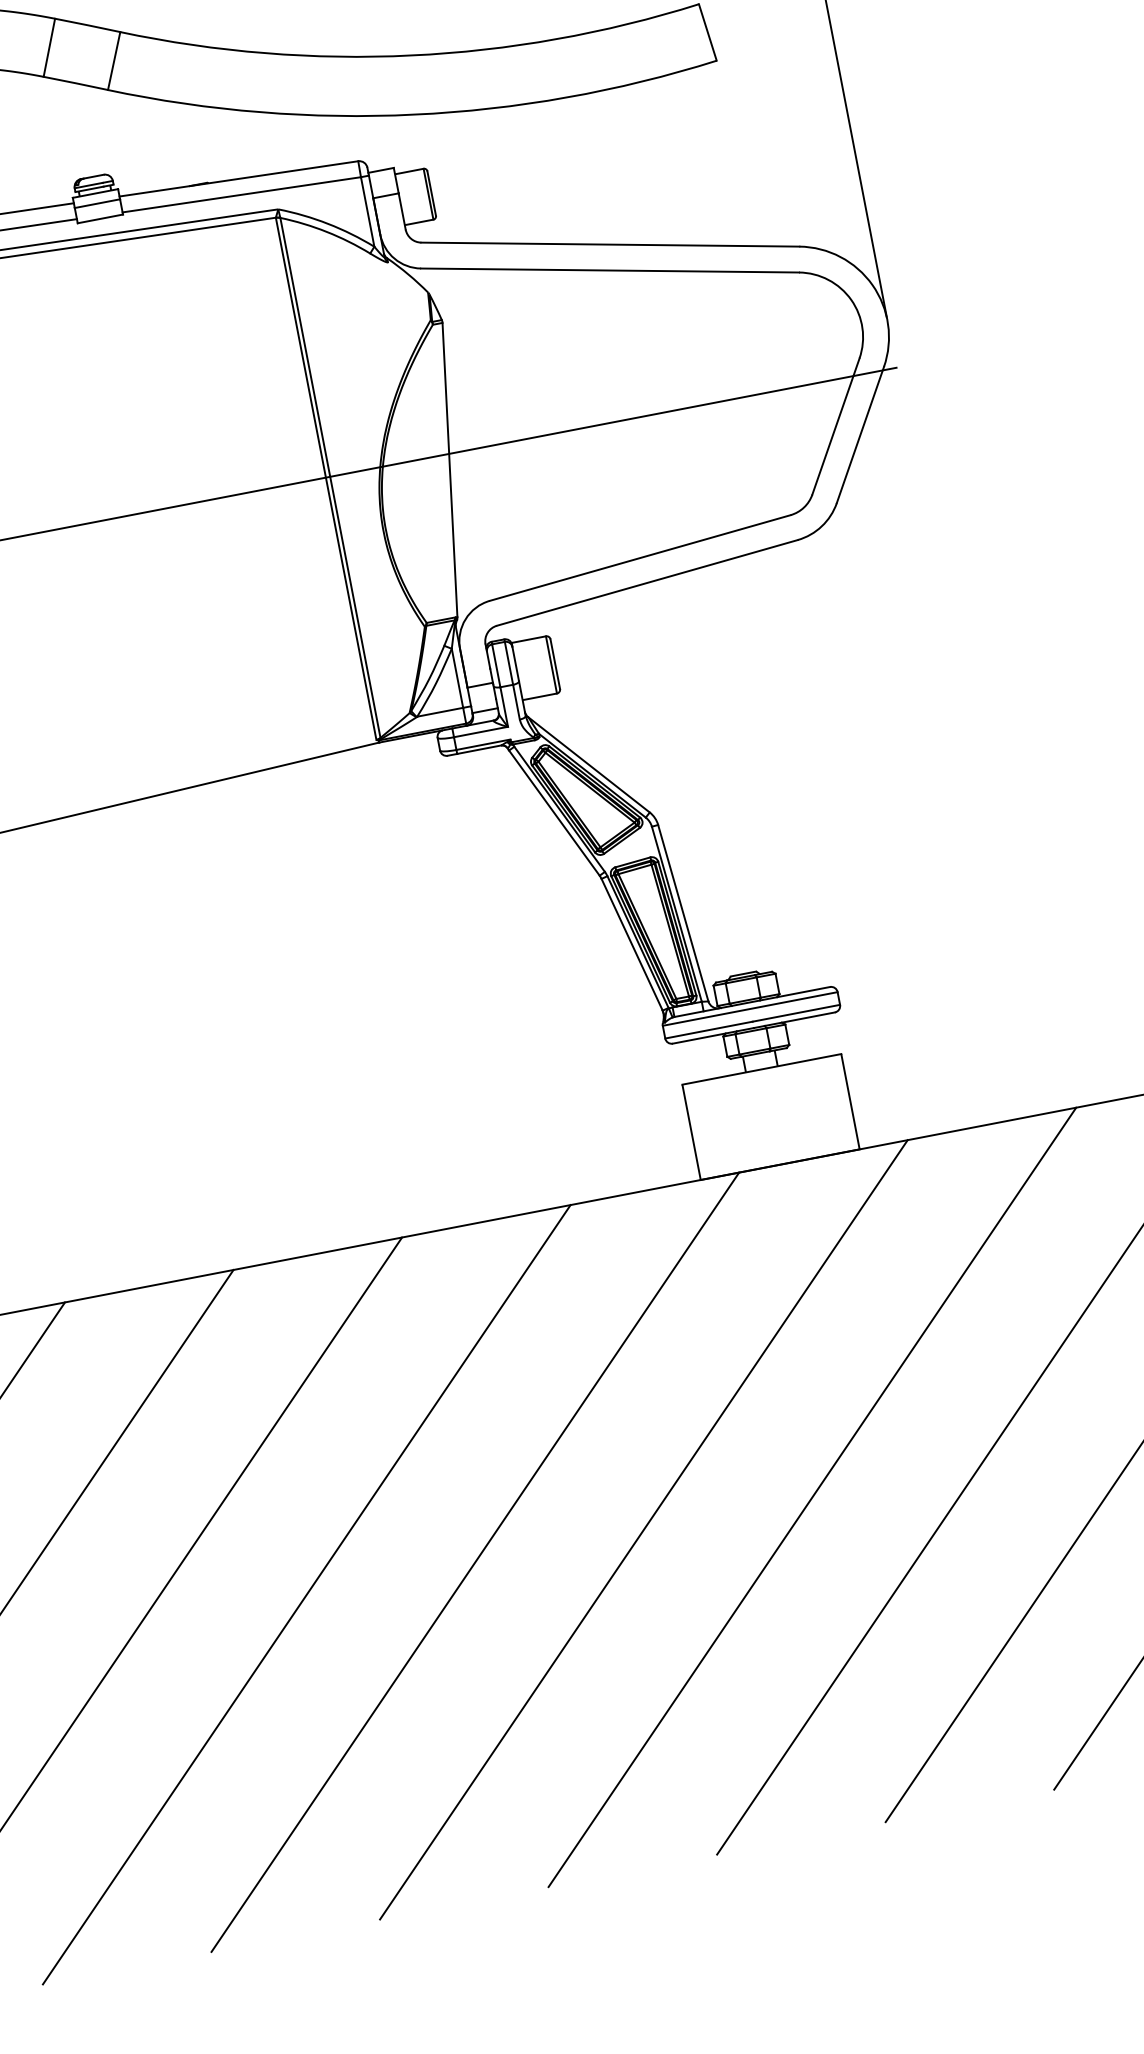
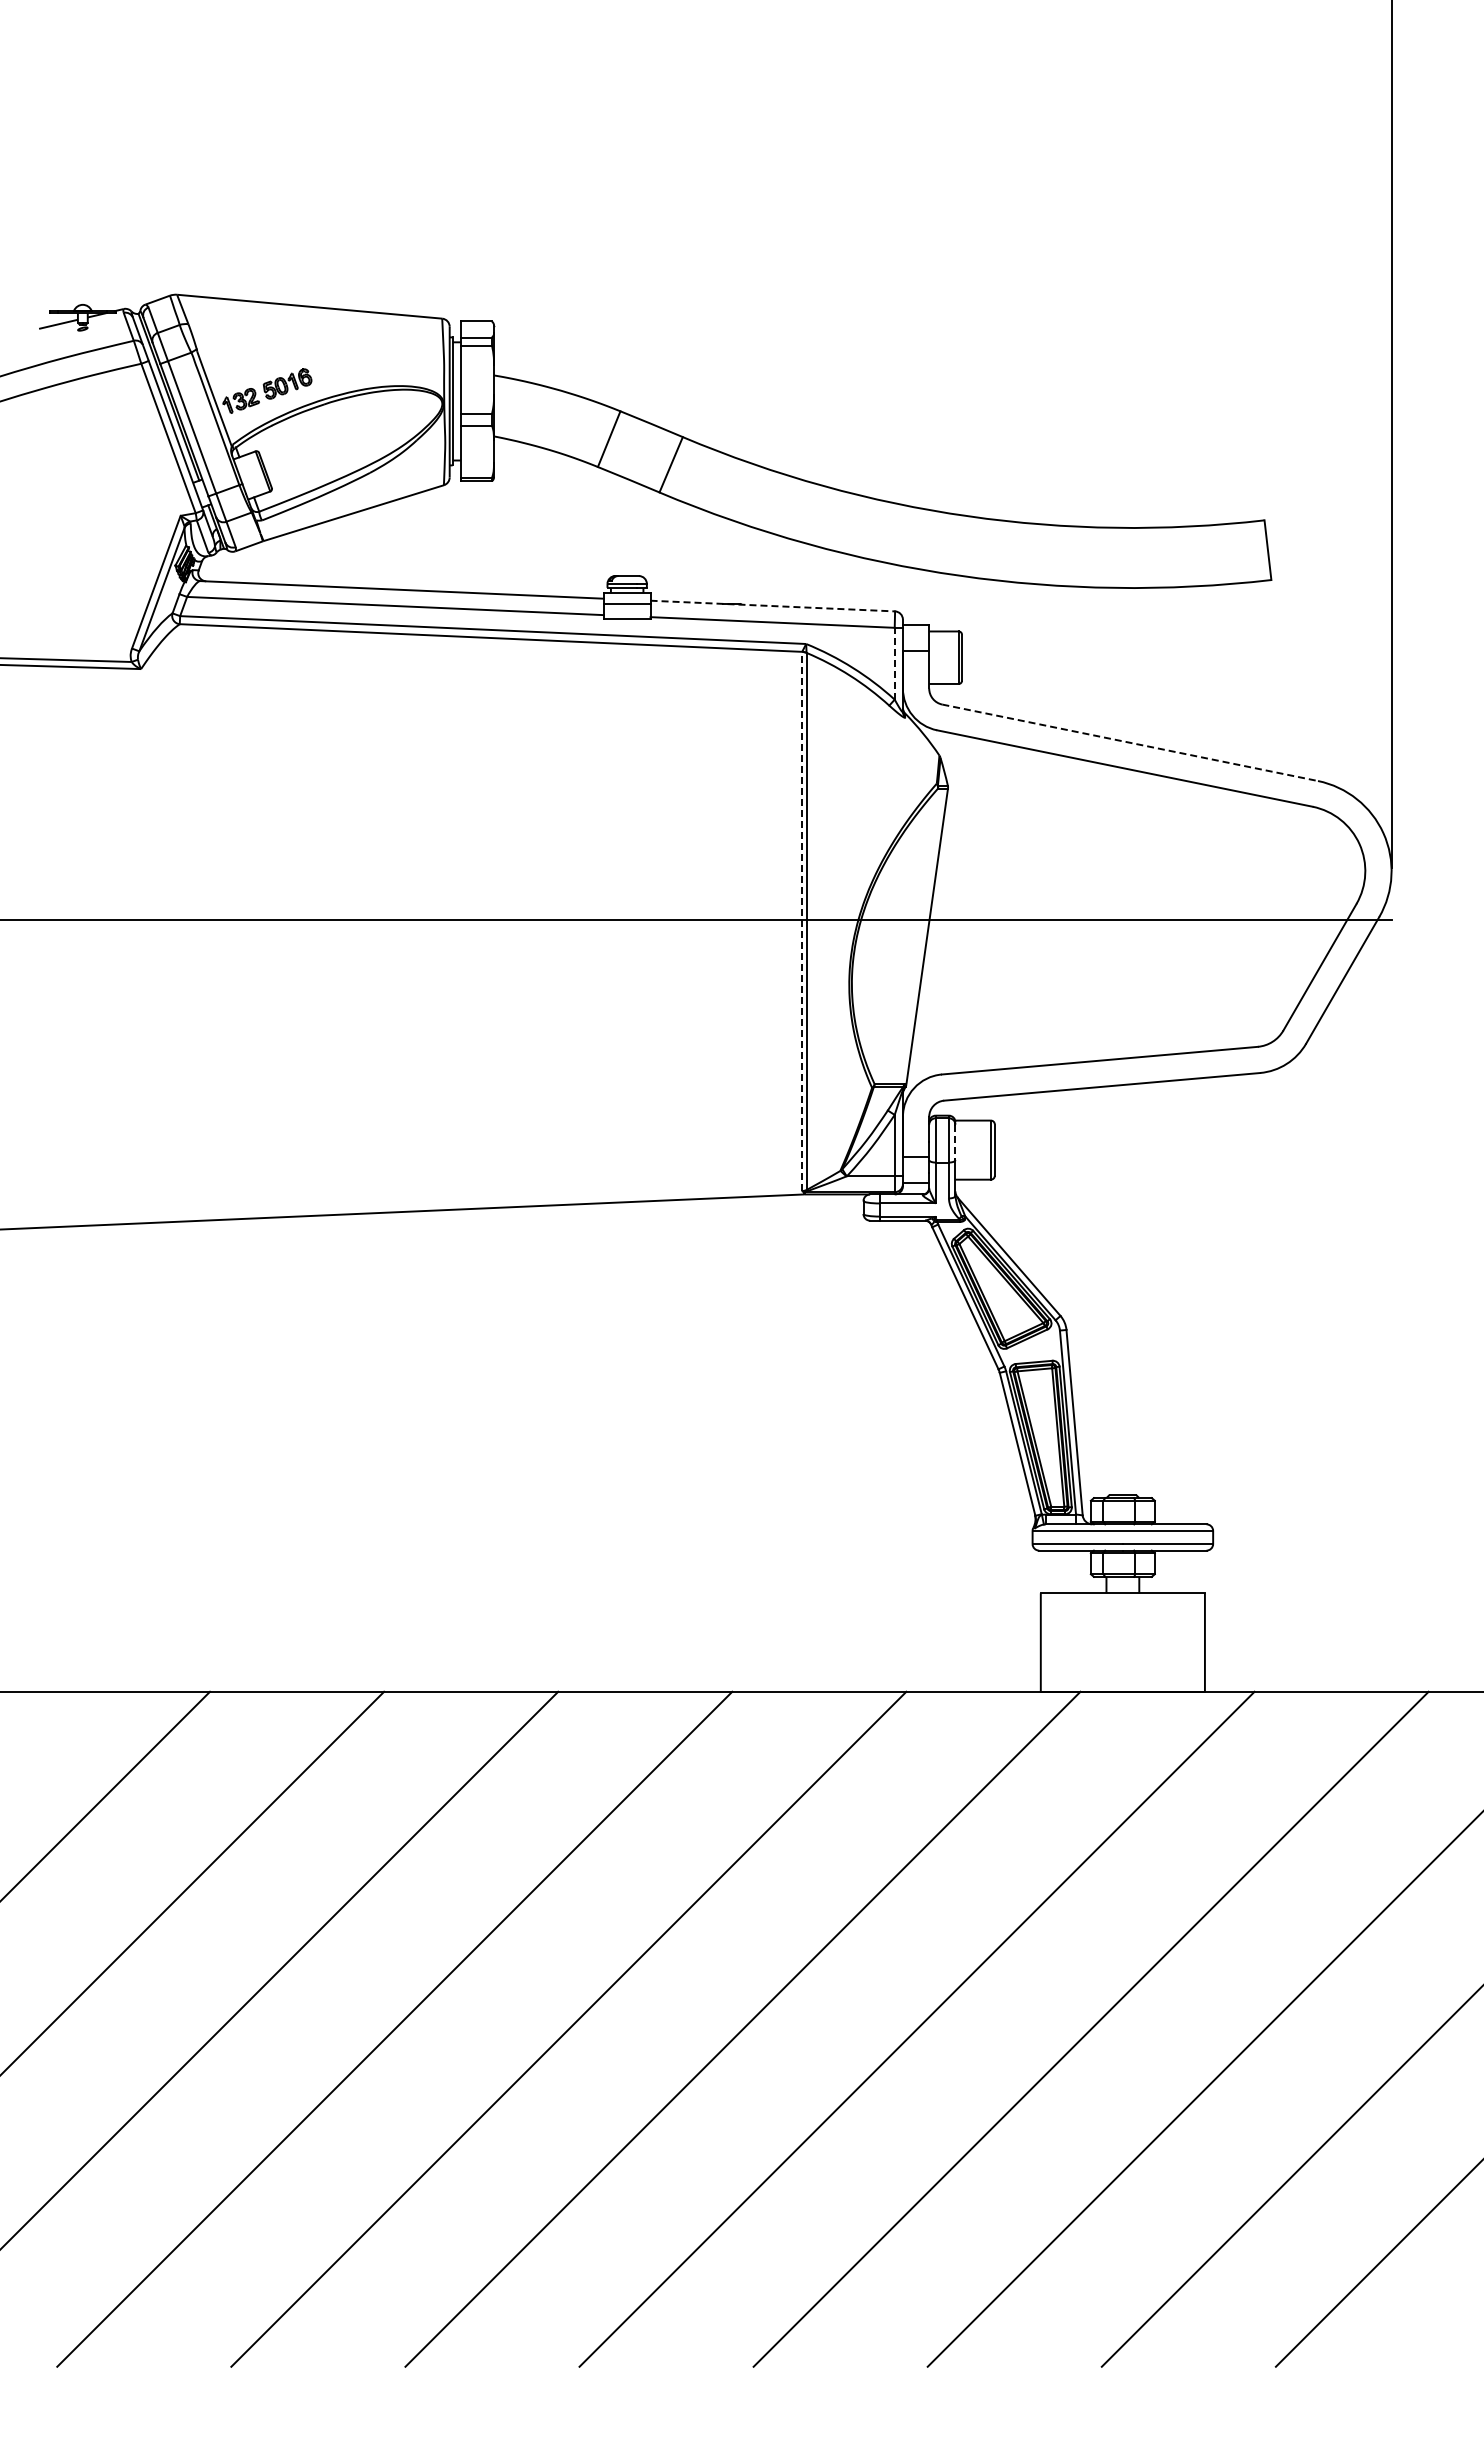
line: (239, 179) -> (773, 606), solid -> dashed
line: (367, 211) -> (894, 663), solid -> dashed
line: (610, 244) -> (1130, 742), solid -> dashed
line: (326, 478) -> (802, 921), solid -> dashed
line: (515, 664) -> (955, 1142), solid -> dashed

